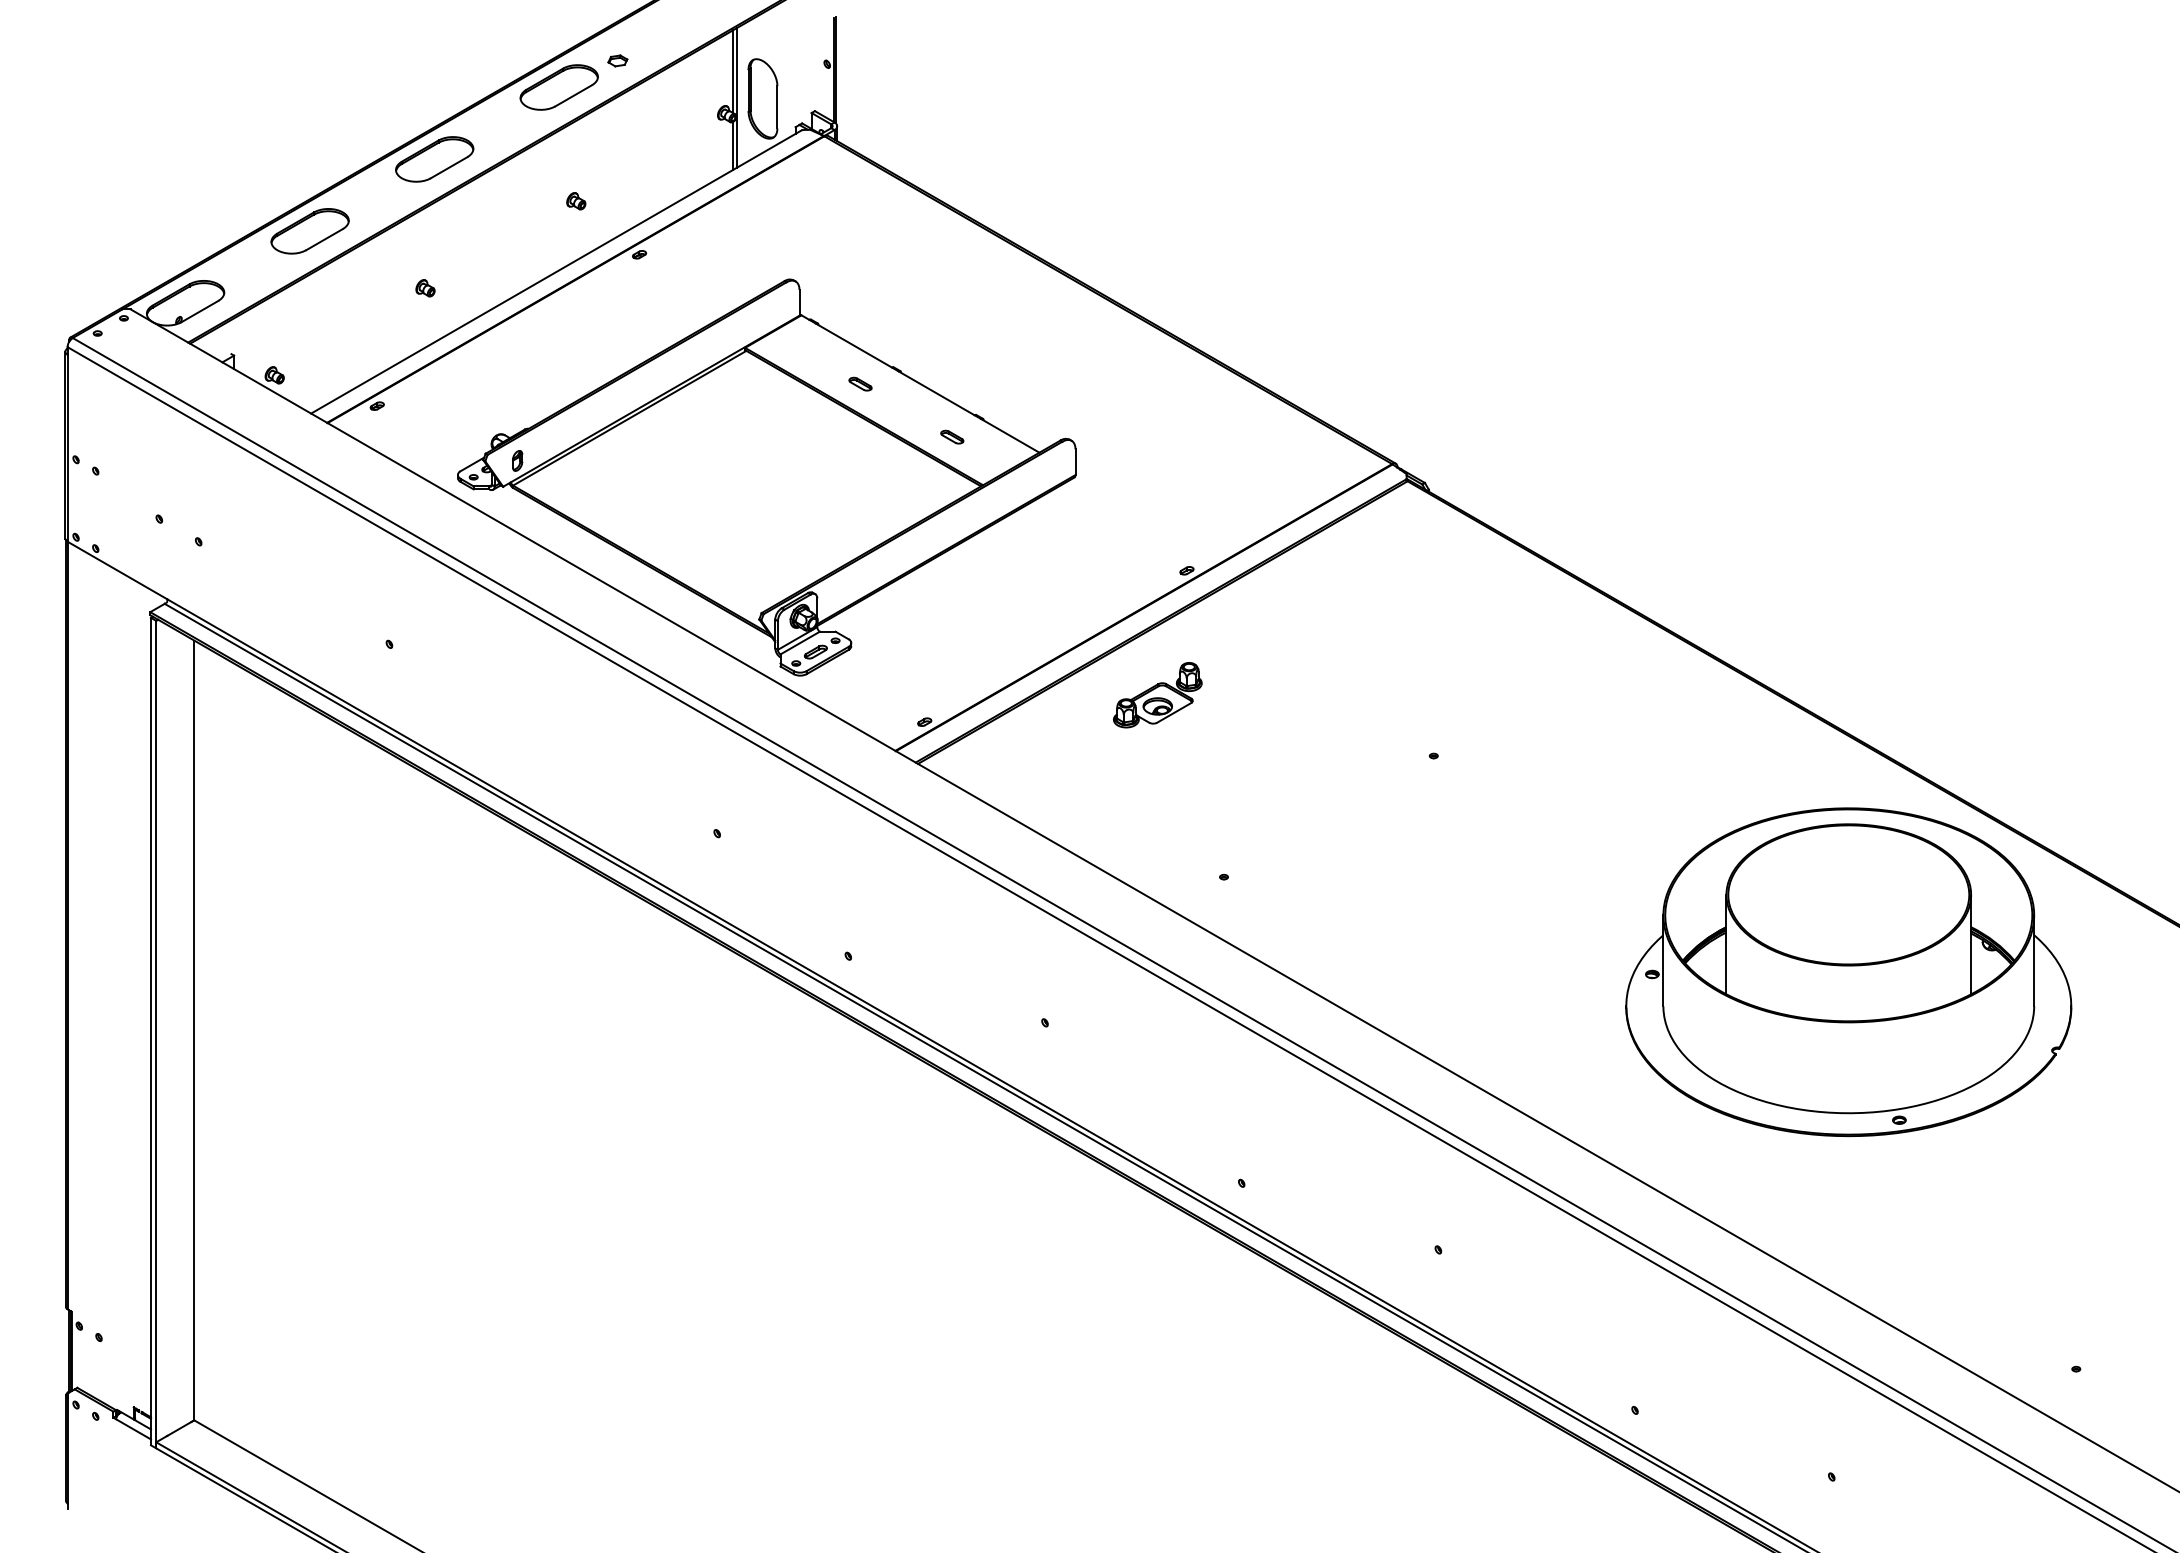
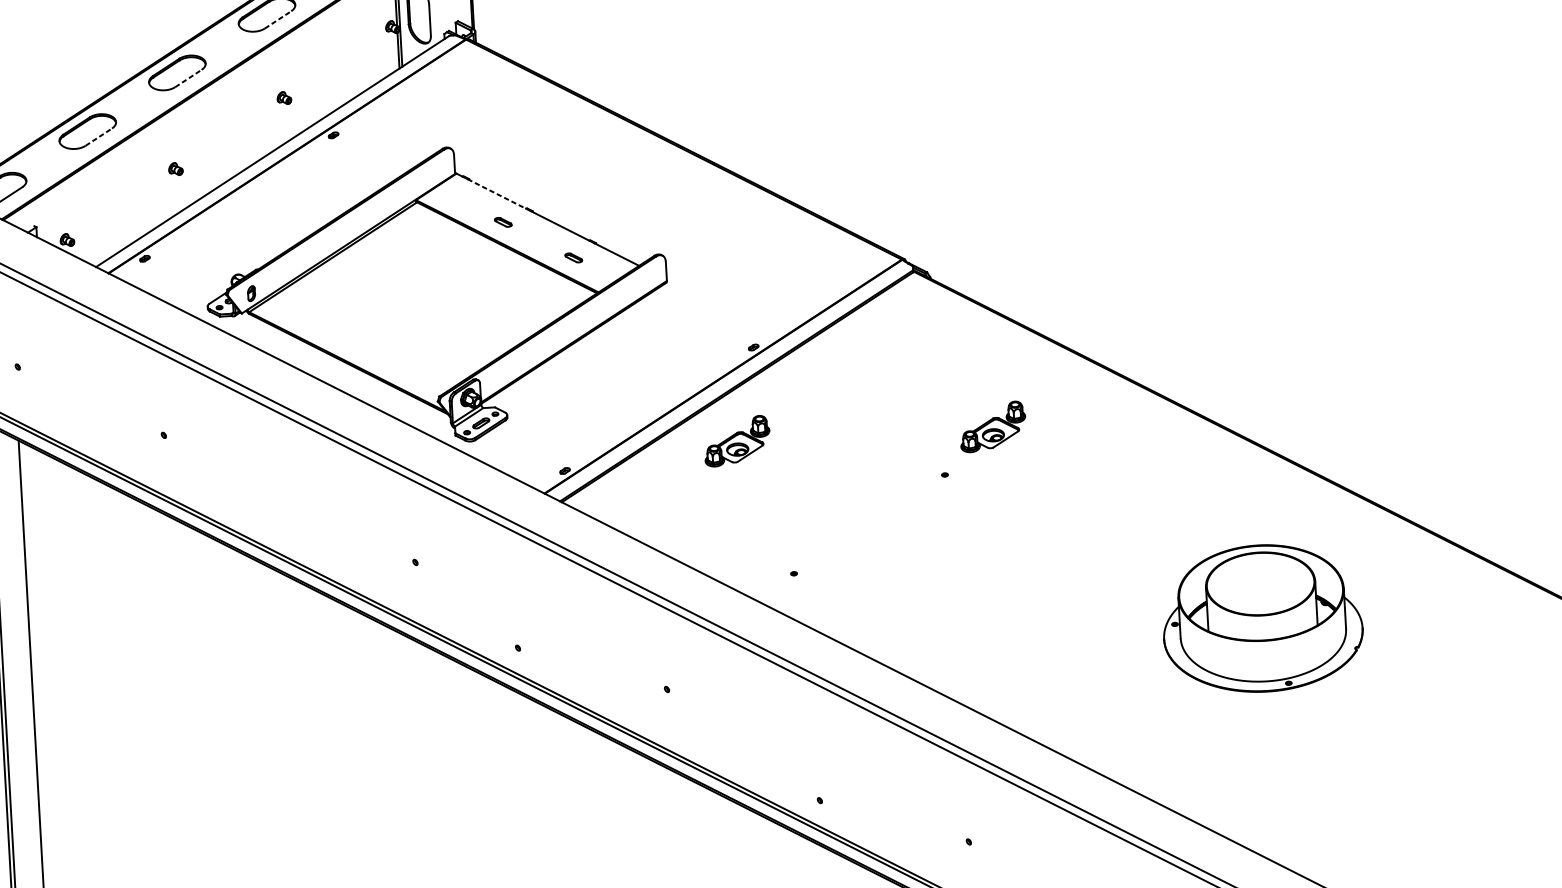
line: (574, 95) -> (278, 19), solid -> dashed
line: (449, 167) -> (188, 78), solid -> dashed
line: (324, 239) -> (98, 137), solid -> dashed
line: (853, 345) -> (496, 193), solid -> dashed
part: (1501, 695) -> (992, 427), added
part: (1848, 972) -> (1262, 618), size x0.6

